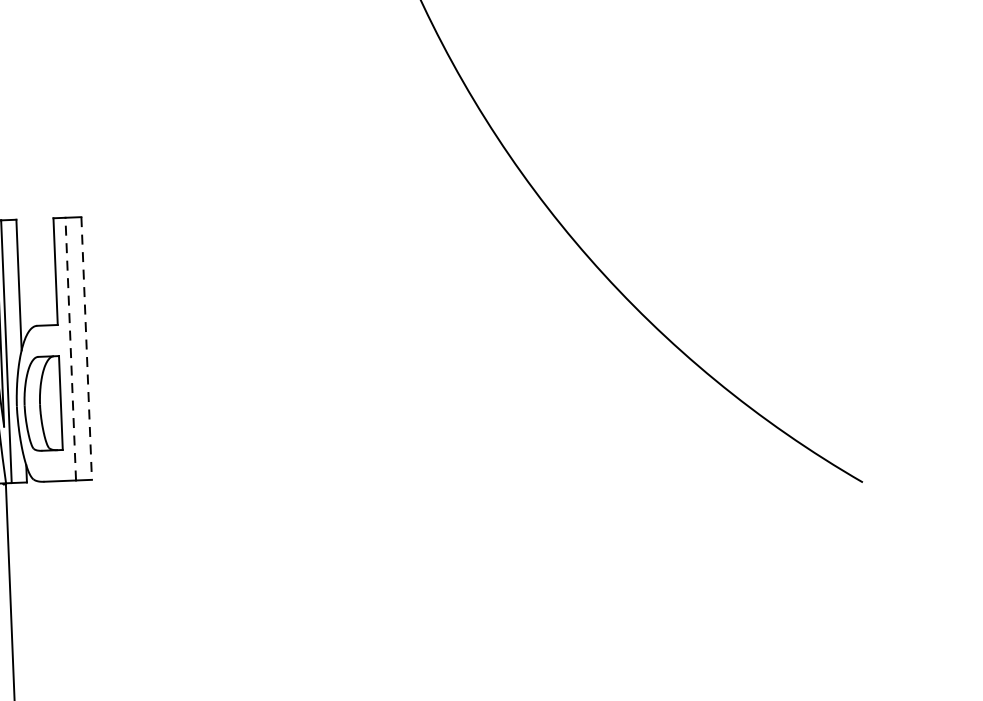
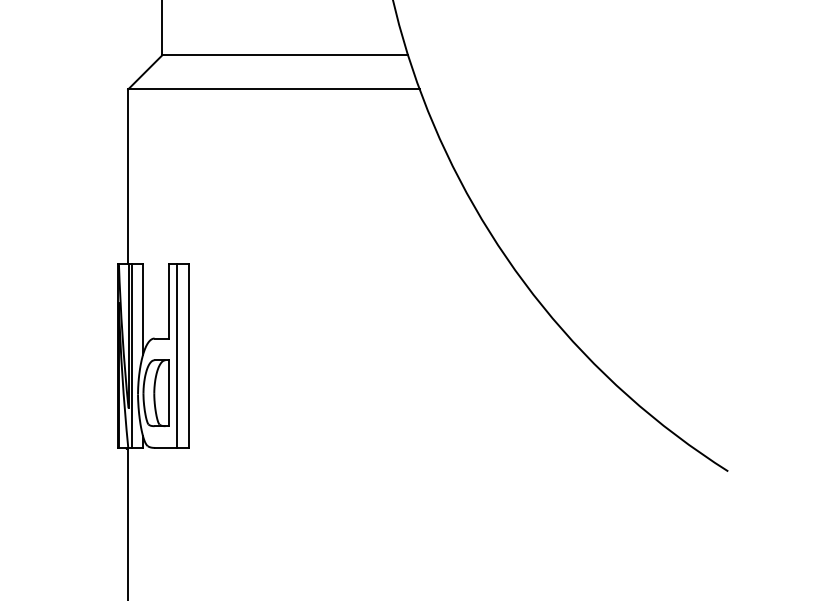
line: (70, 348) -> (177, 355), dashed -> solid
line: (86, 349) -> (188, 356), dashed -> solid

